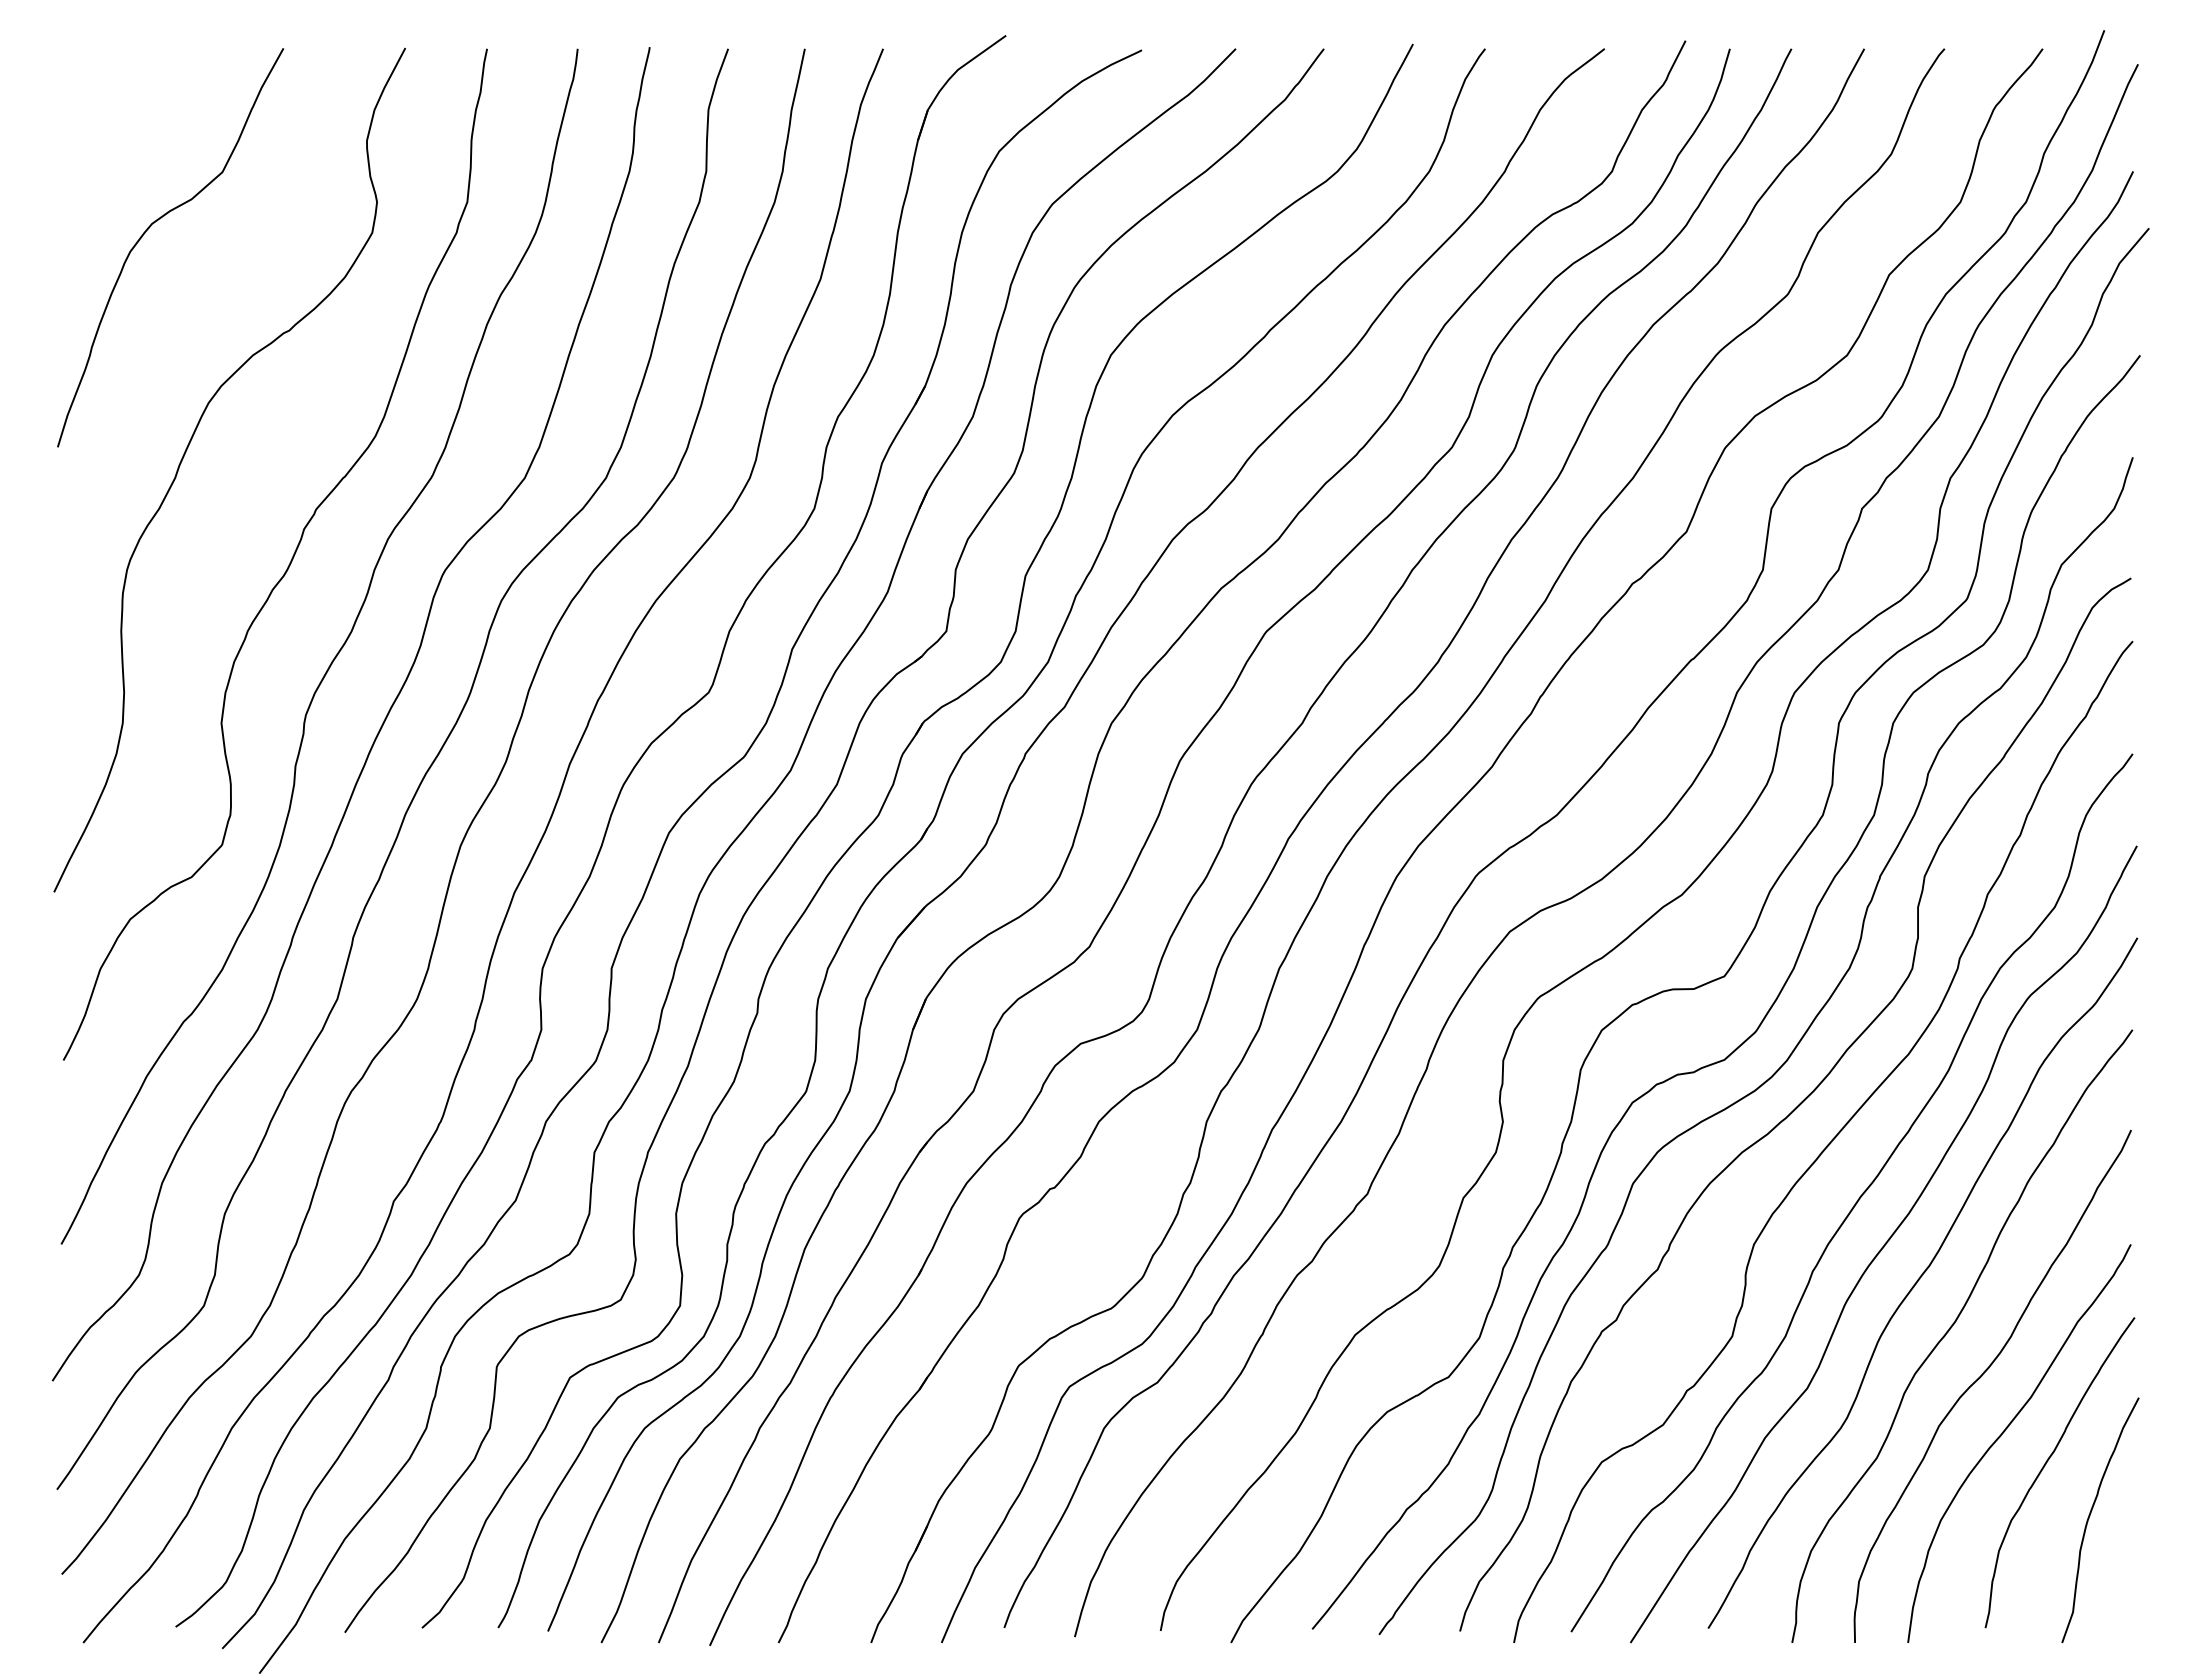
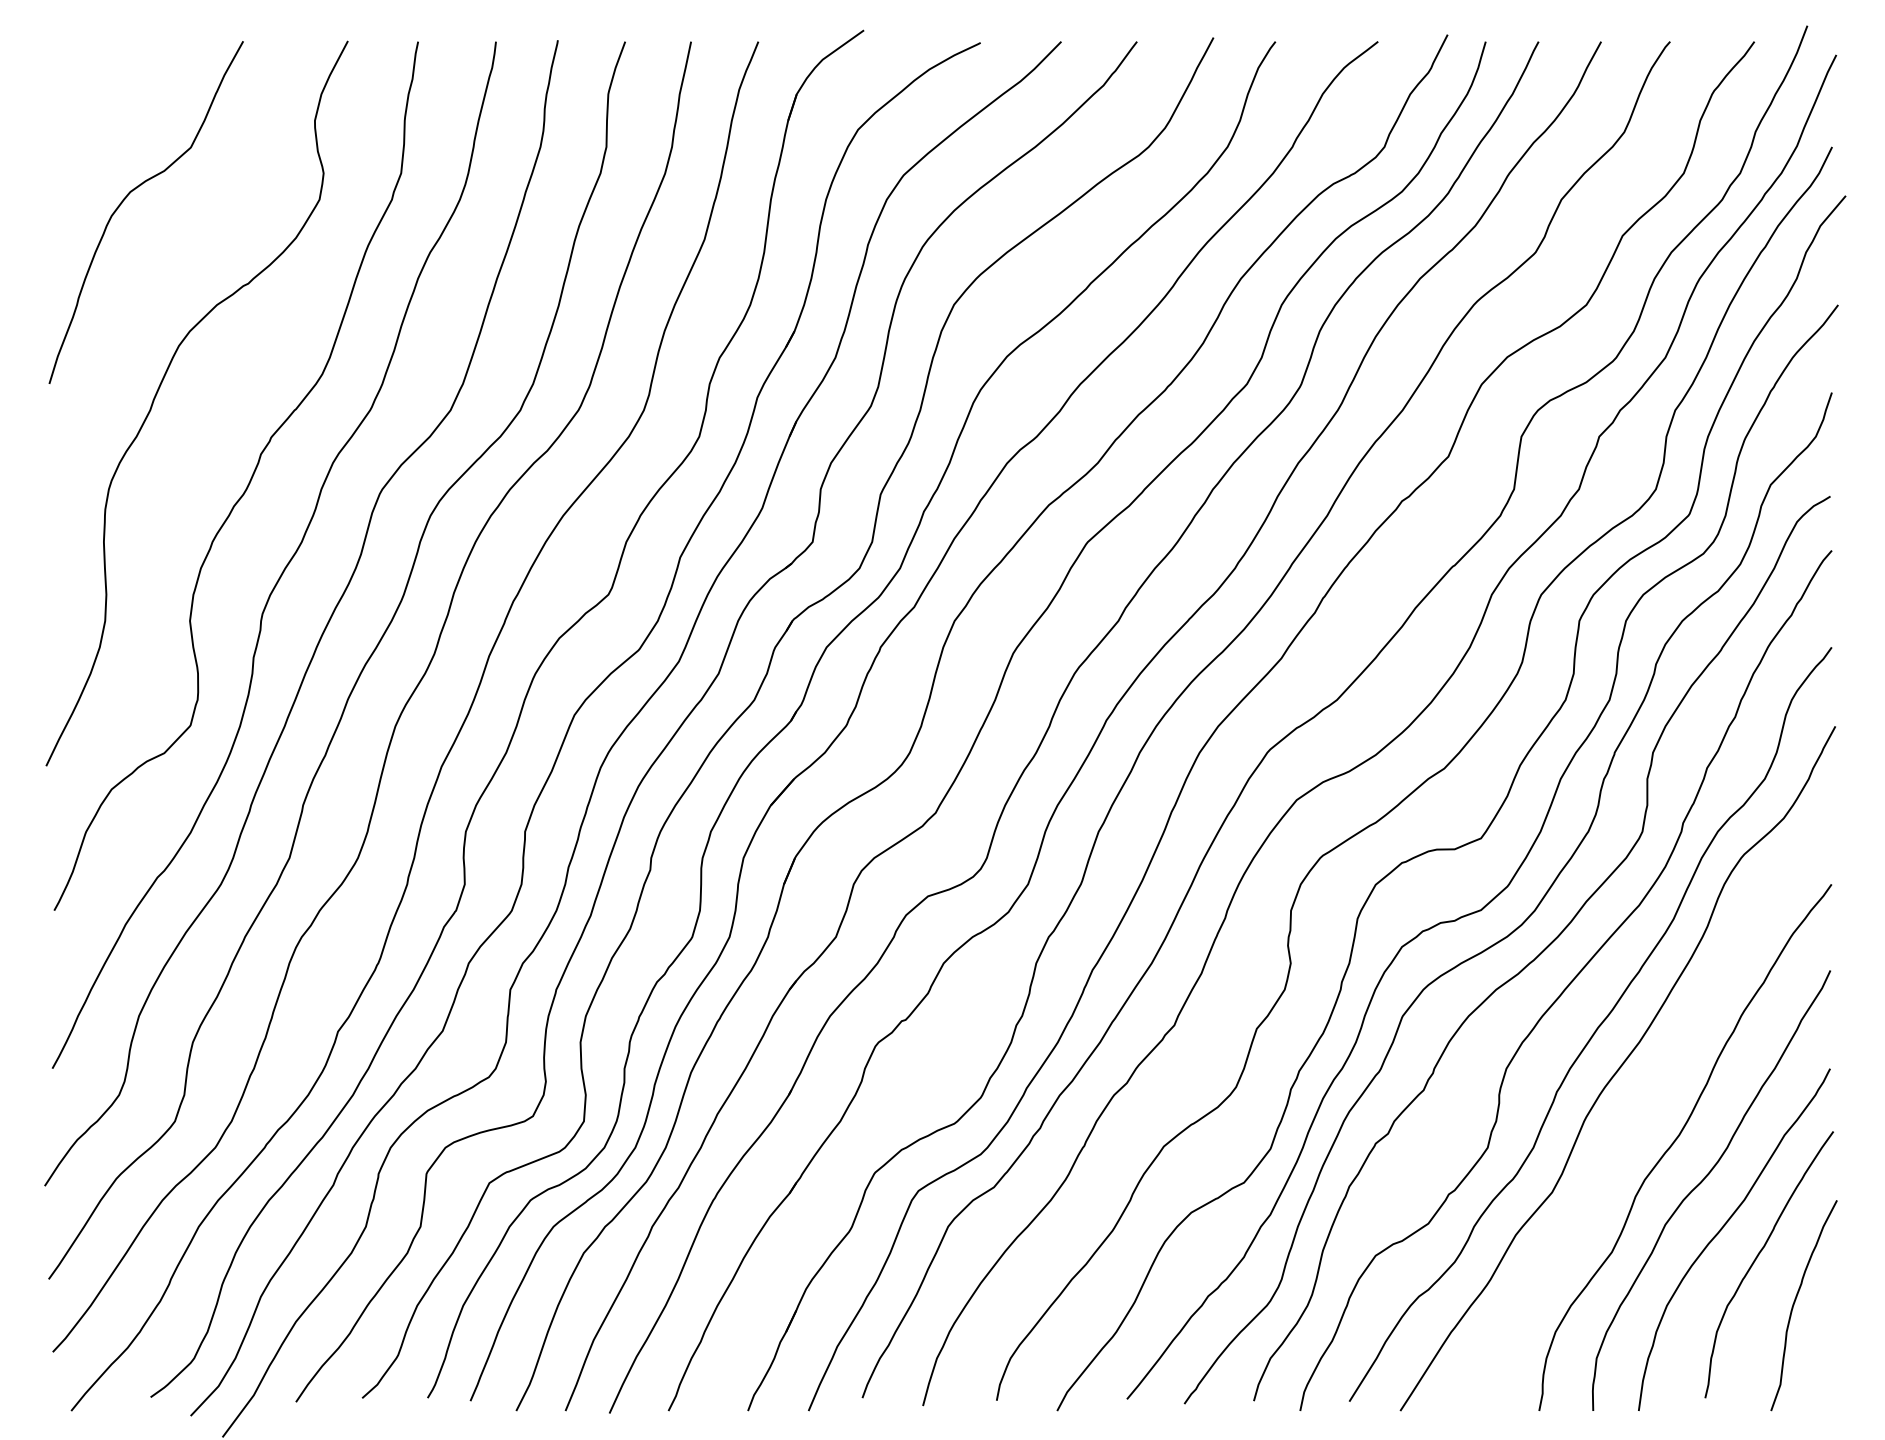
curve: (1919, 1280) -> (1648, 1099), removed

